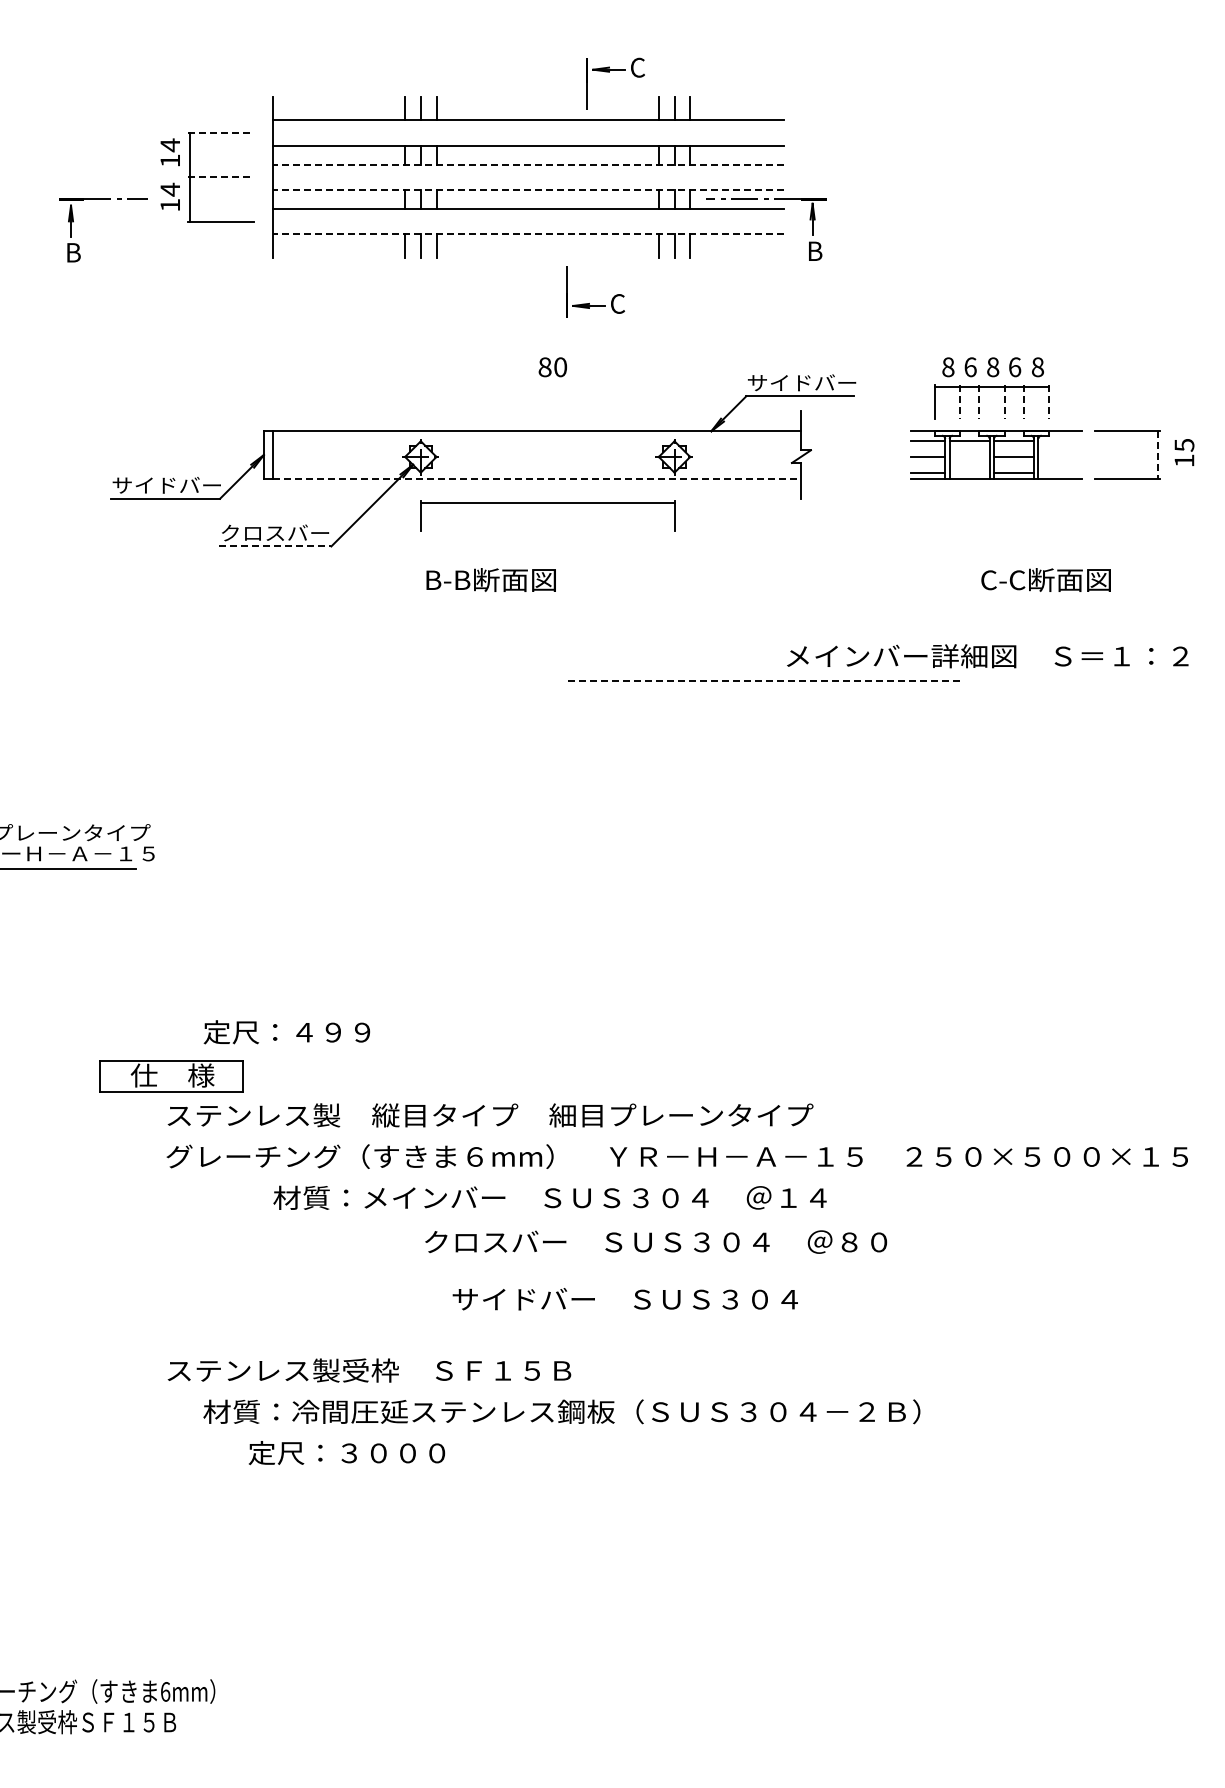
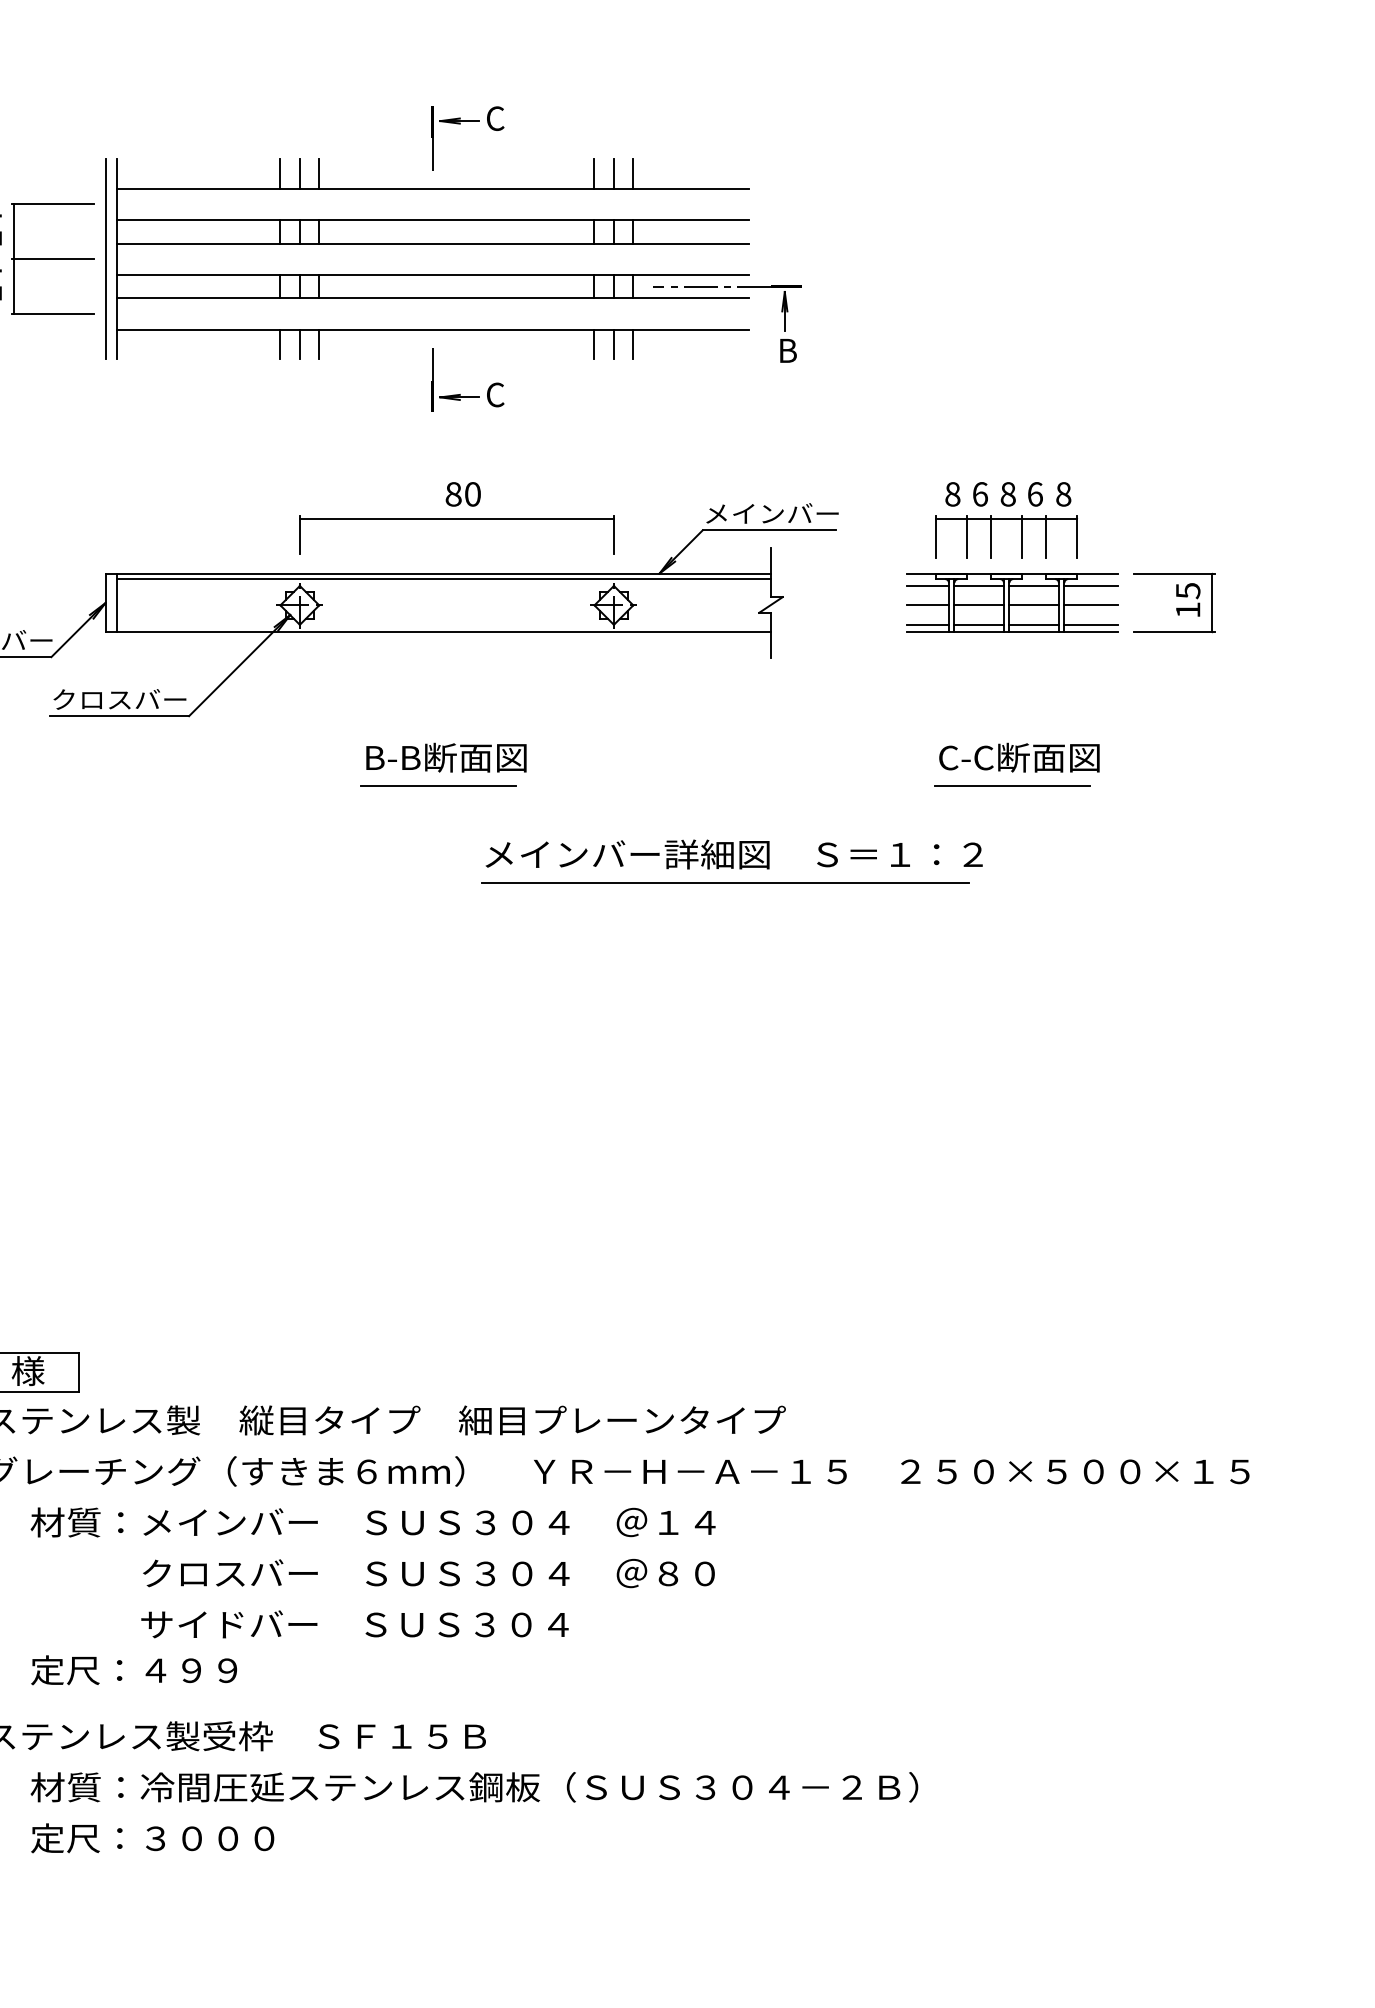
part: (609, 72) -> (460, 124), moved
line: (221, 132) -> (53, 203), dashed -> solid
line: (528, 164) -> (433, 243), dashed -> solid
line: (263, 176) -> (105, 258), added
line: (221, 177) -> (53, 259), dashed -> solid
line: (528, 189) -> (433, 274), dashed -> solid
line: (528, 234) -> (433, 330), dashed -> solid
part: (589, 303) -> (460, 394), moved
text: (779, 383) -> (743, 514), サイドバー -> メインバー
line: (960, 401) -> (967, 536), dashed -> solid
line: (979, 401) -> (991, 536), dashed -> solid
line: (1004, 401) -> (1022, 536), dashed -> solid
line: (1023, 401) -> (1045, 536), dashed -> solid
line: (1048, 401) -> (1076, 536), dashed -> solid
line: (537, 435) -> (444, 578), added
line: (1059, 441) -> (1090, 586), added
text: (1184, 452) -> (1188, 599), moved
line: (1158, 455) -> (1212, 603), dashed -> solid
line: (969, 456) -> (979, 604), added
line: (1059, 456) -> (1090, 604), added
line: (969, 472) -> (979, 624), added
line: (1059, 472) -> (1090, 624), added
line: (537, 478) -> (444, 632), dashed -> solid
part: (547, 503) -> (456, 519), moved
line: (275, 546) -> (119, 716), dashed -> solid
text: (490, 579) -> (445, 757), moved
text: (1045, 579) -> (1018, 757), moved
line: (532, 603) -> (438, 786), added
line: (996, 603) -> (1012, 786), added
text: (987, 656) -> (733, 854), moved
line: (765, 681) -> (726, 883), dashed -> solid
text: (286, 1032) -> (133, 1670), moved
text: (549, 1197) -> (372, 1522), moved
text: (656, 1241) -> (429, 1572), moved
text: (624, 1299) -> (353, 1624), moved
text: (346, 1452) -> (152, 1837), moved

